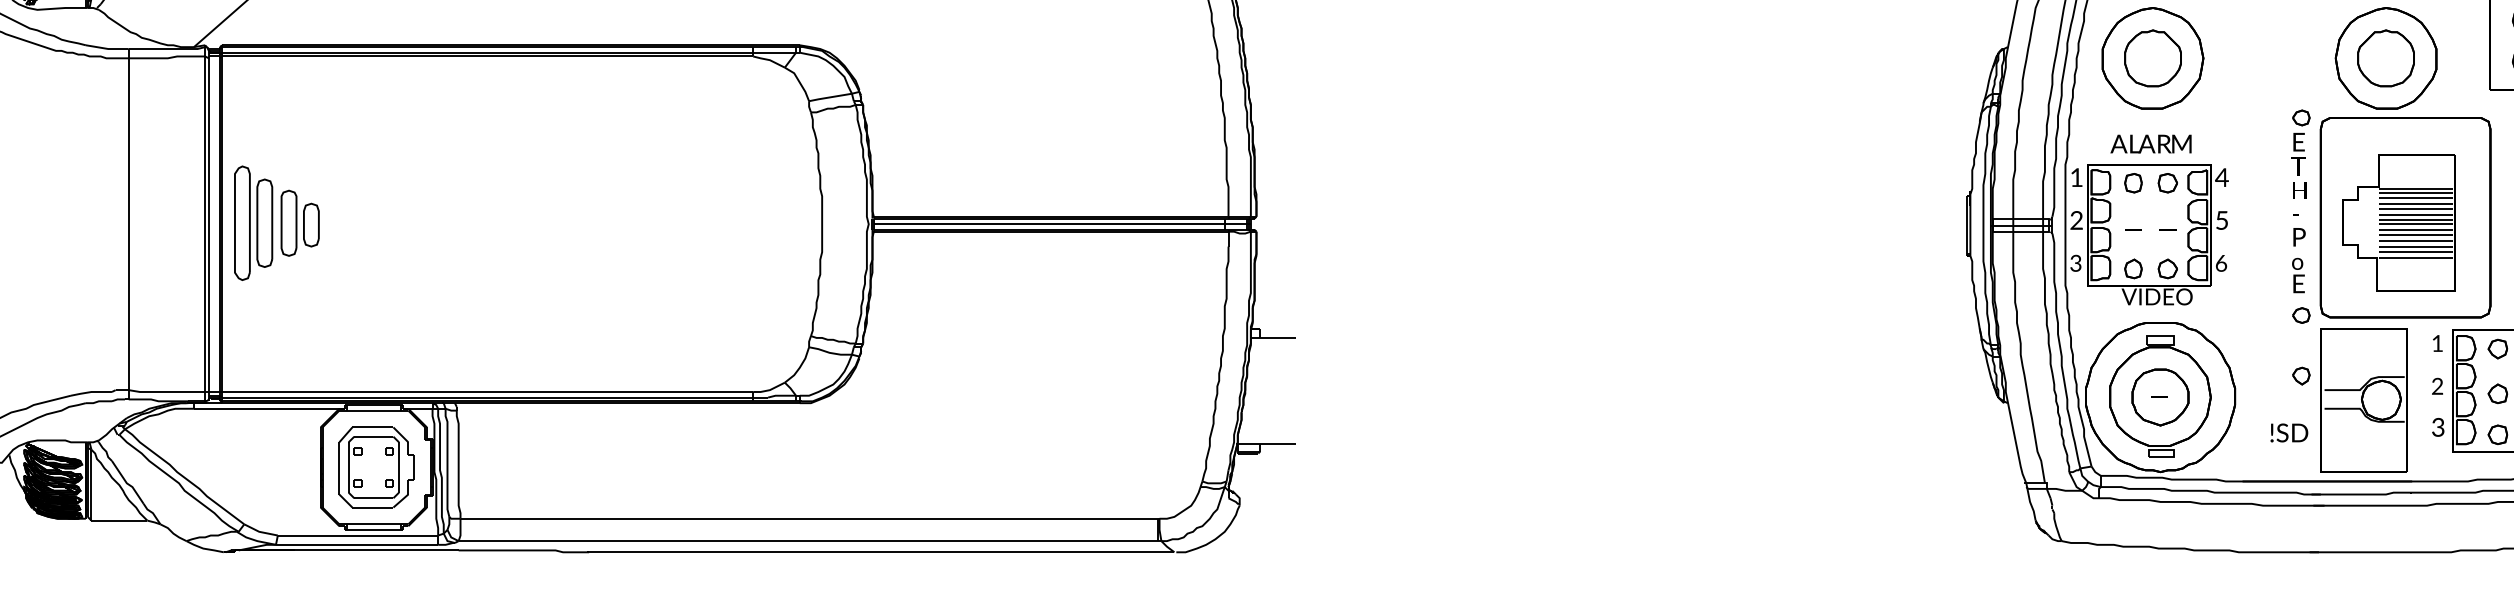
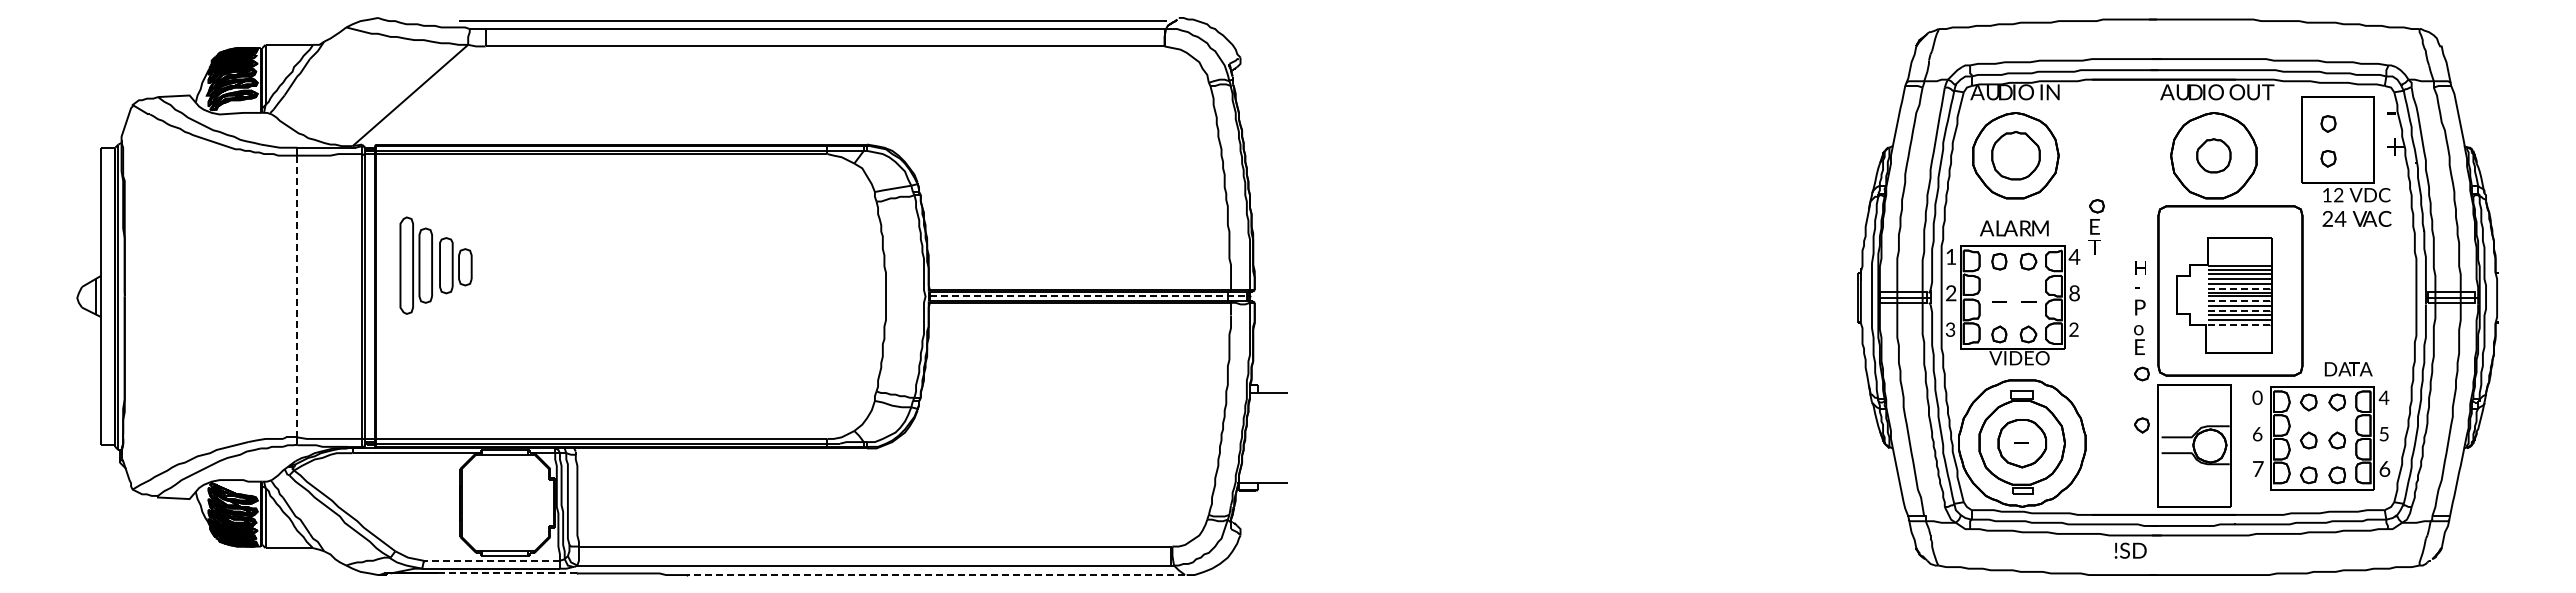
part: (2385, 58) -> (2213, 155), size x0.7
part: (2300, 141) -> (2096, 226), moved
line: (2417, 214) -> (2240, 288), solid -> dashed
text: (2221, 220) -> (2074, 293), 5 -> 8
part: (276, 223) -> (435, 265), moved
line: (1064, 224) -> (1091, 296), solid -> dashed
line: (129, 225) -> (297, 297), solid -> dashed
line: (2417, 230) -> (2240, 301), solid -> dashed
line: (2417, 240) -> (2240, 310), solid -> dashed
line: (2417, 257) -> (2240, 324), solid -> dashed
text: (2220, 263) -> (2073, 329), 6 -> 2
text: (2437, 343) -> (2257, 397), 1 -> 0
text: (2437, 386) -> (2257, 434), 2 -> 6
text: (2438, 426) -> (2258, 468), 3 -> 7
text: (2289, 432) -> (2130, 550), moved
part: (376, 466) -> (507, 502), removed
line: (356, 535) -> (490, 560), solid -> dashed
line: (377, 550) -> (508, 573), solid -> dashed
line: (879, 552) -> (934, 575), solid -> dashed

